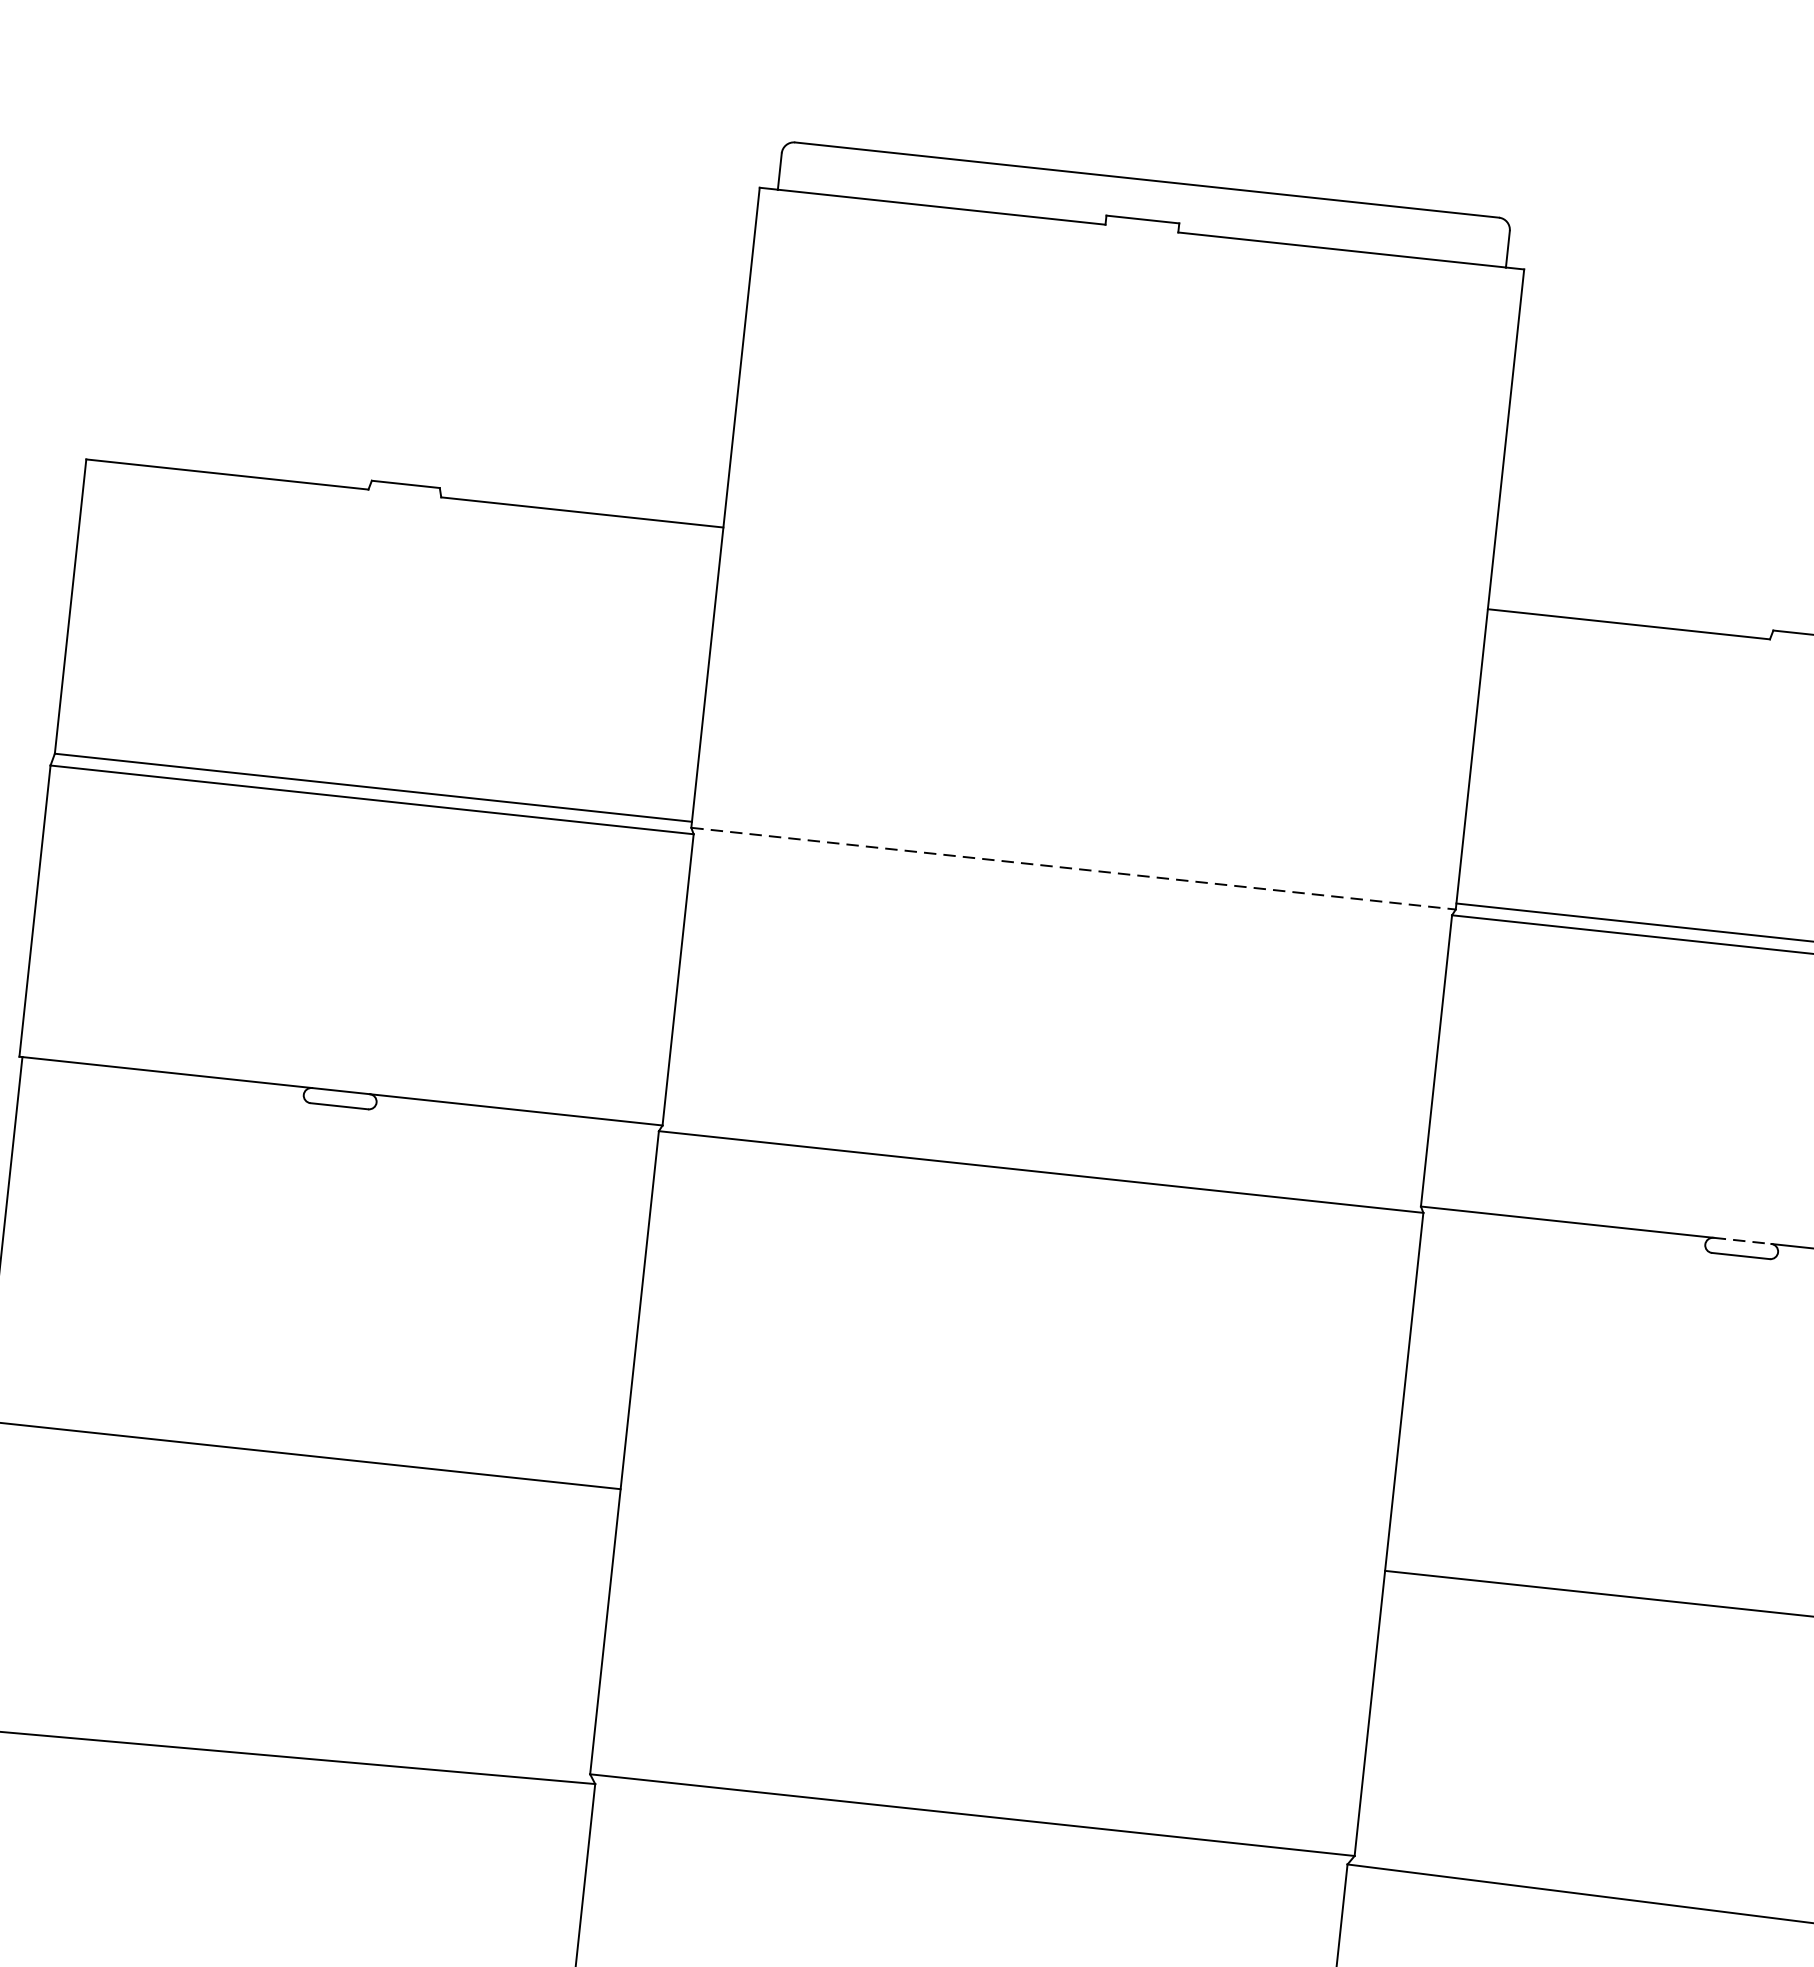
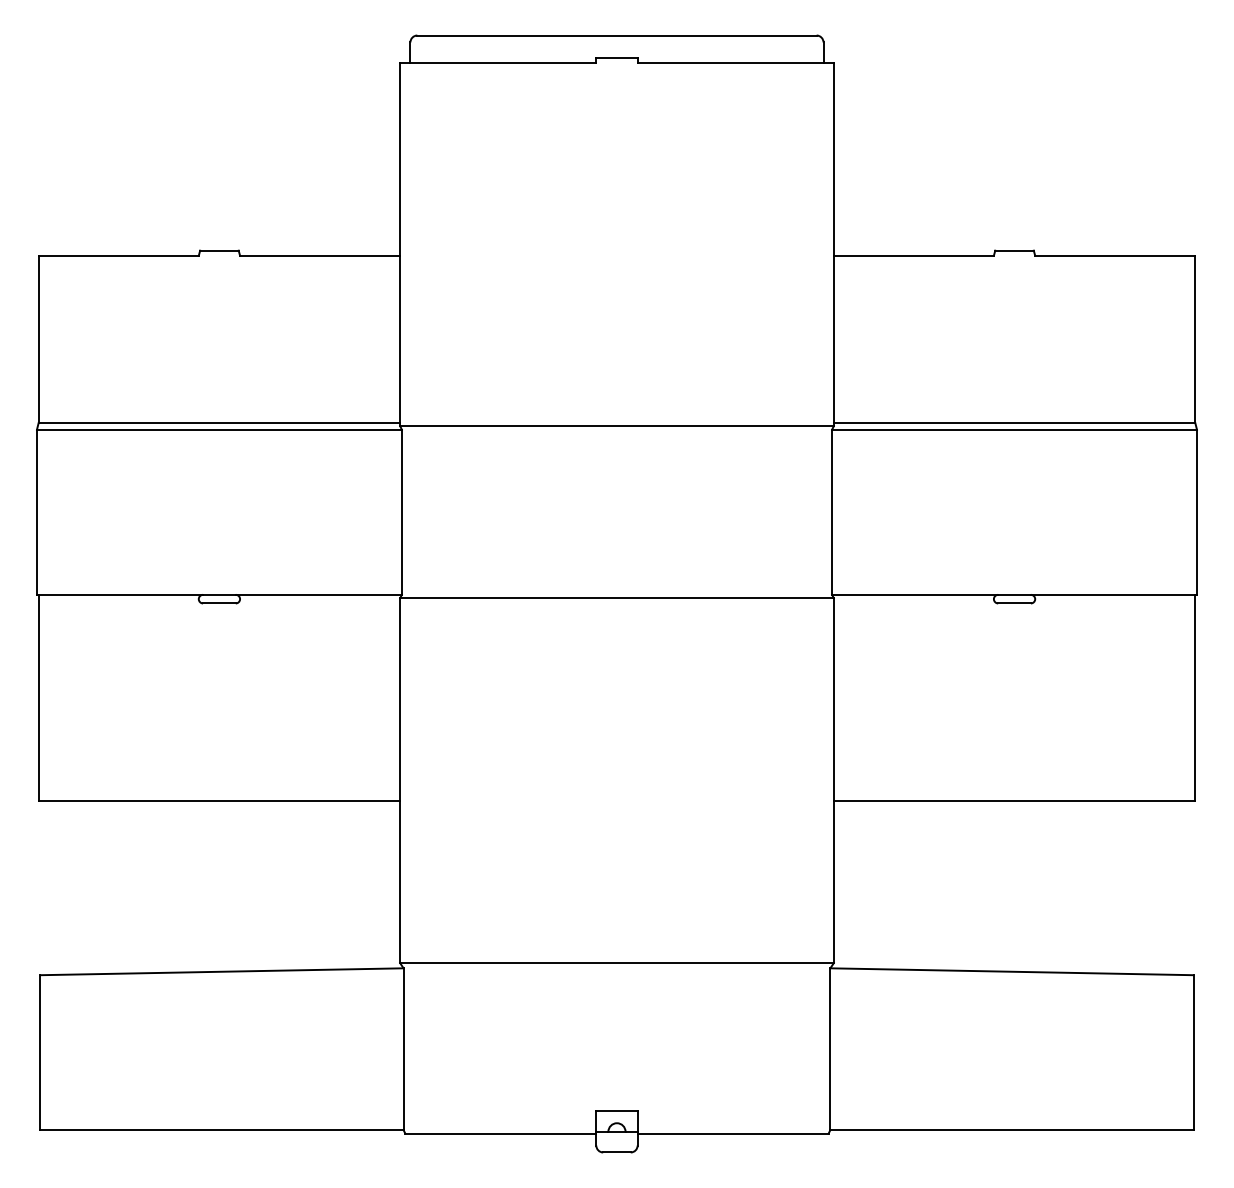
line: (1074, 869) -> (617, 426), dashed -> solid
line: (1744, 1240) -> (1015, 594), dashed -> solid

